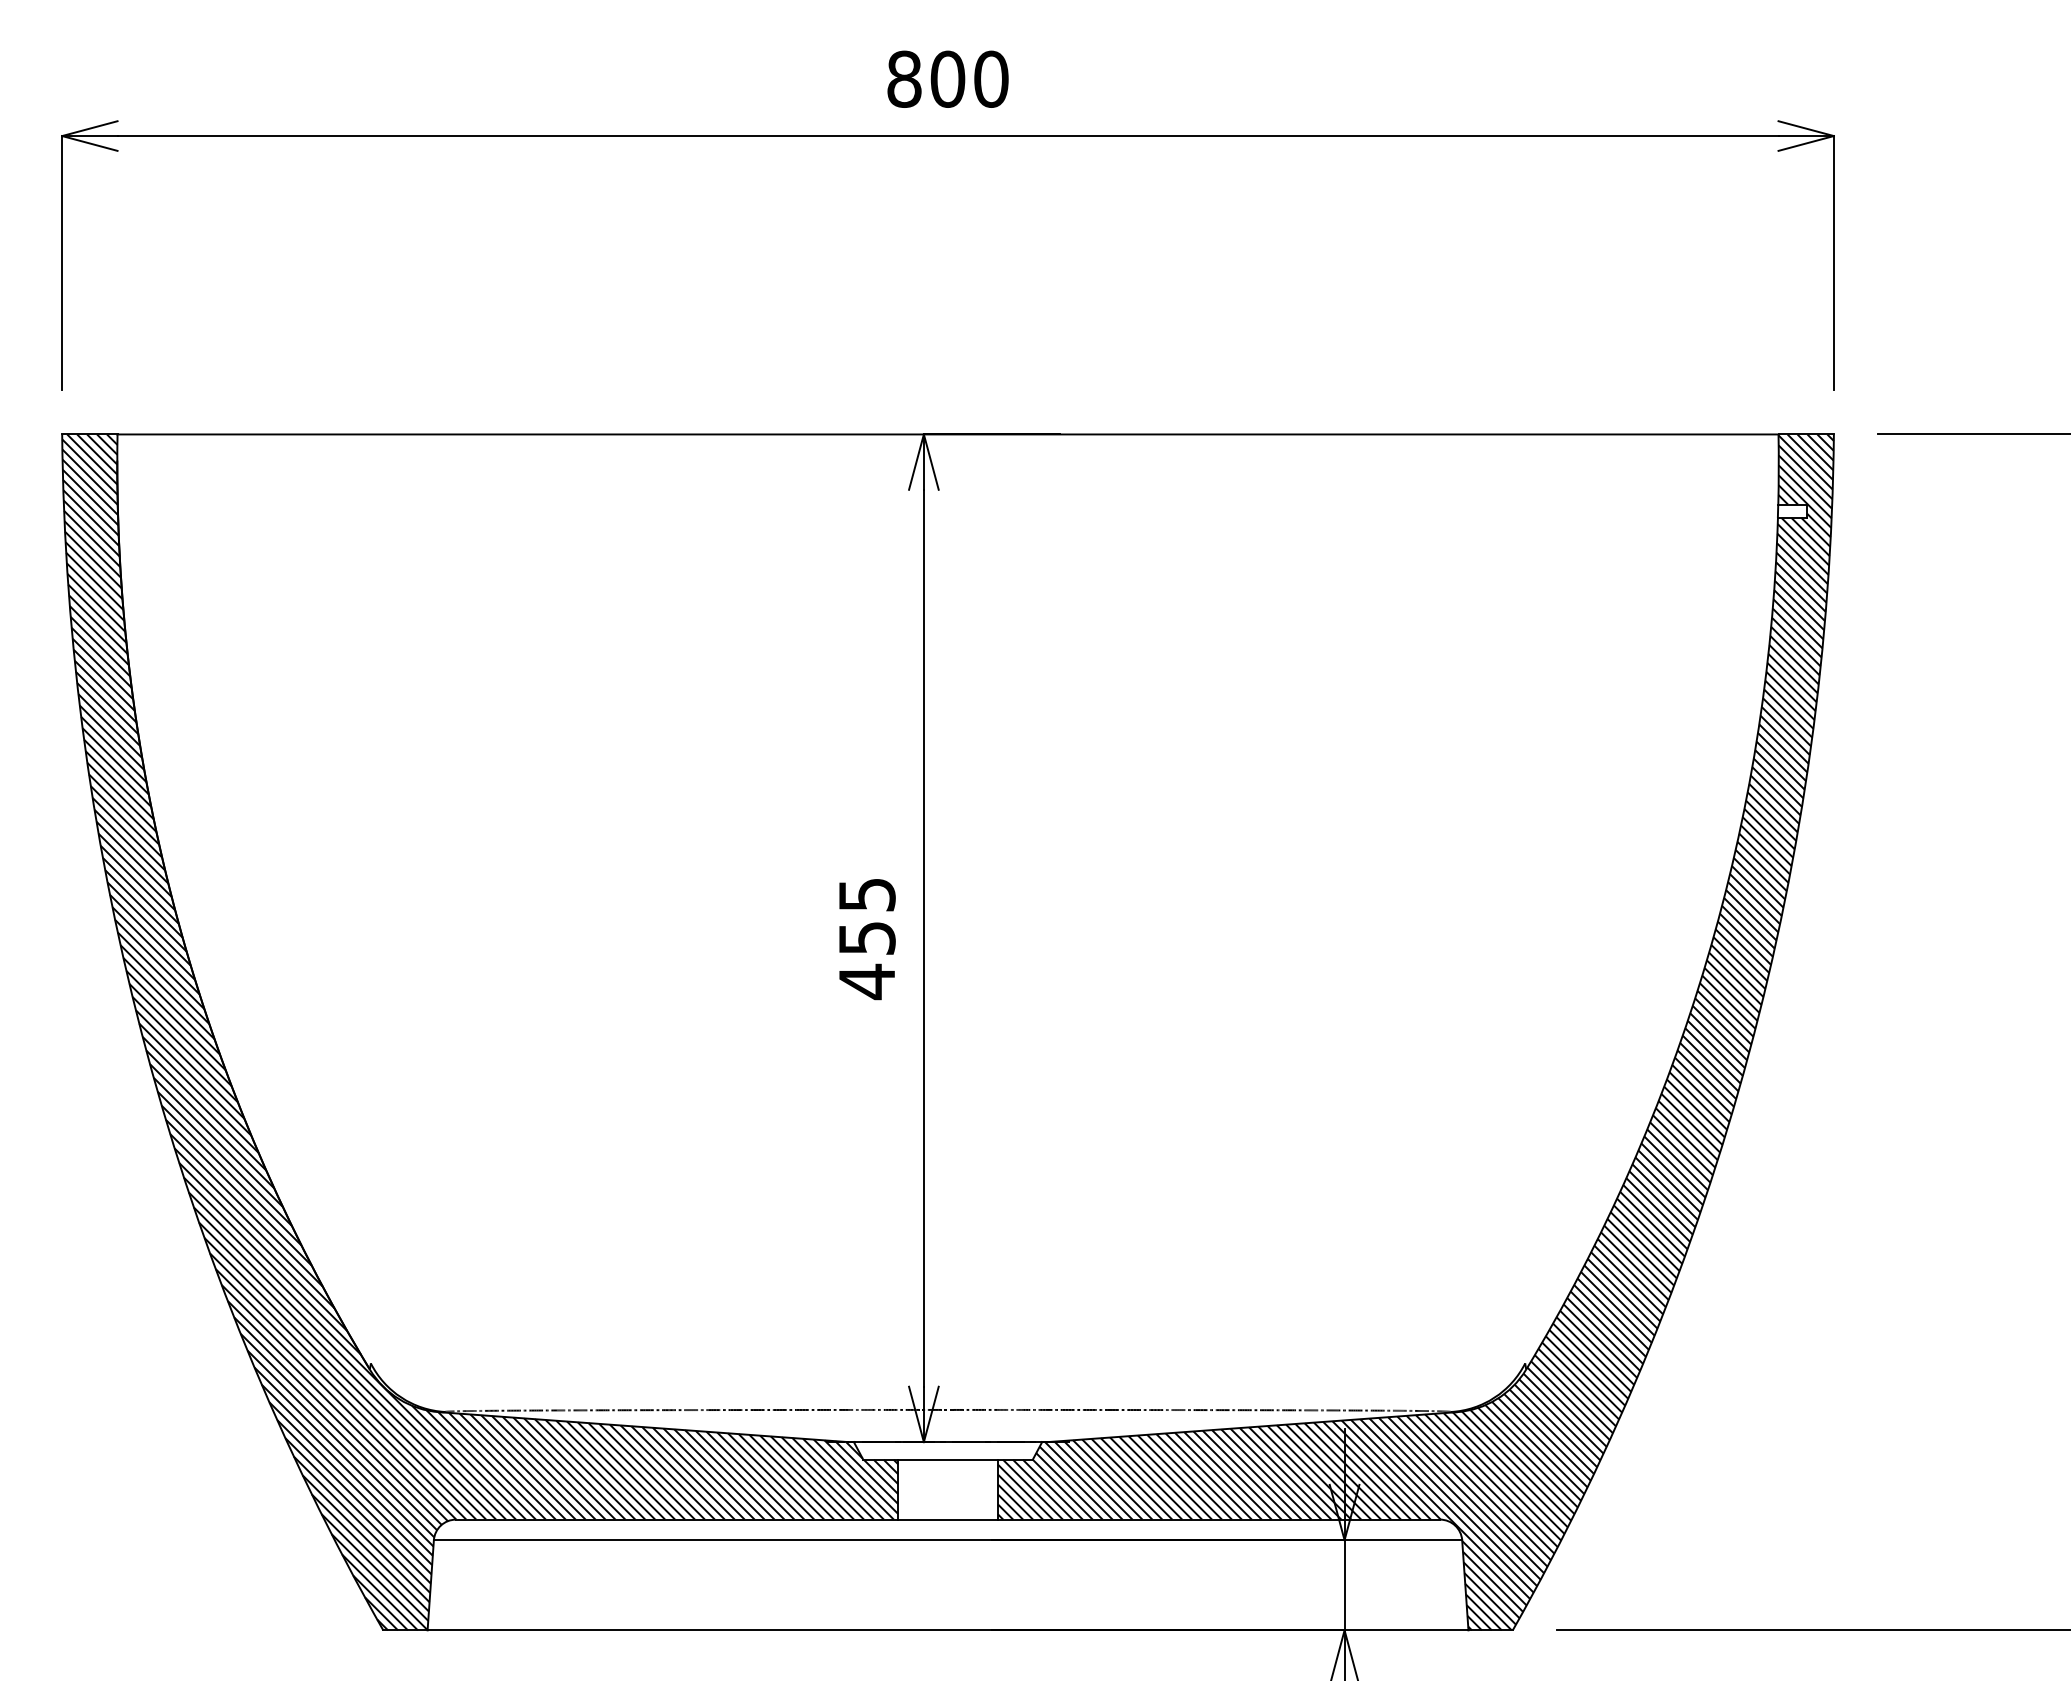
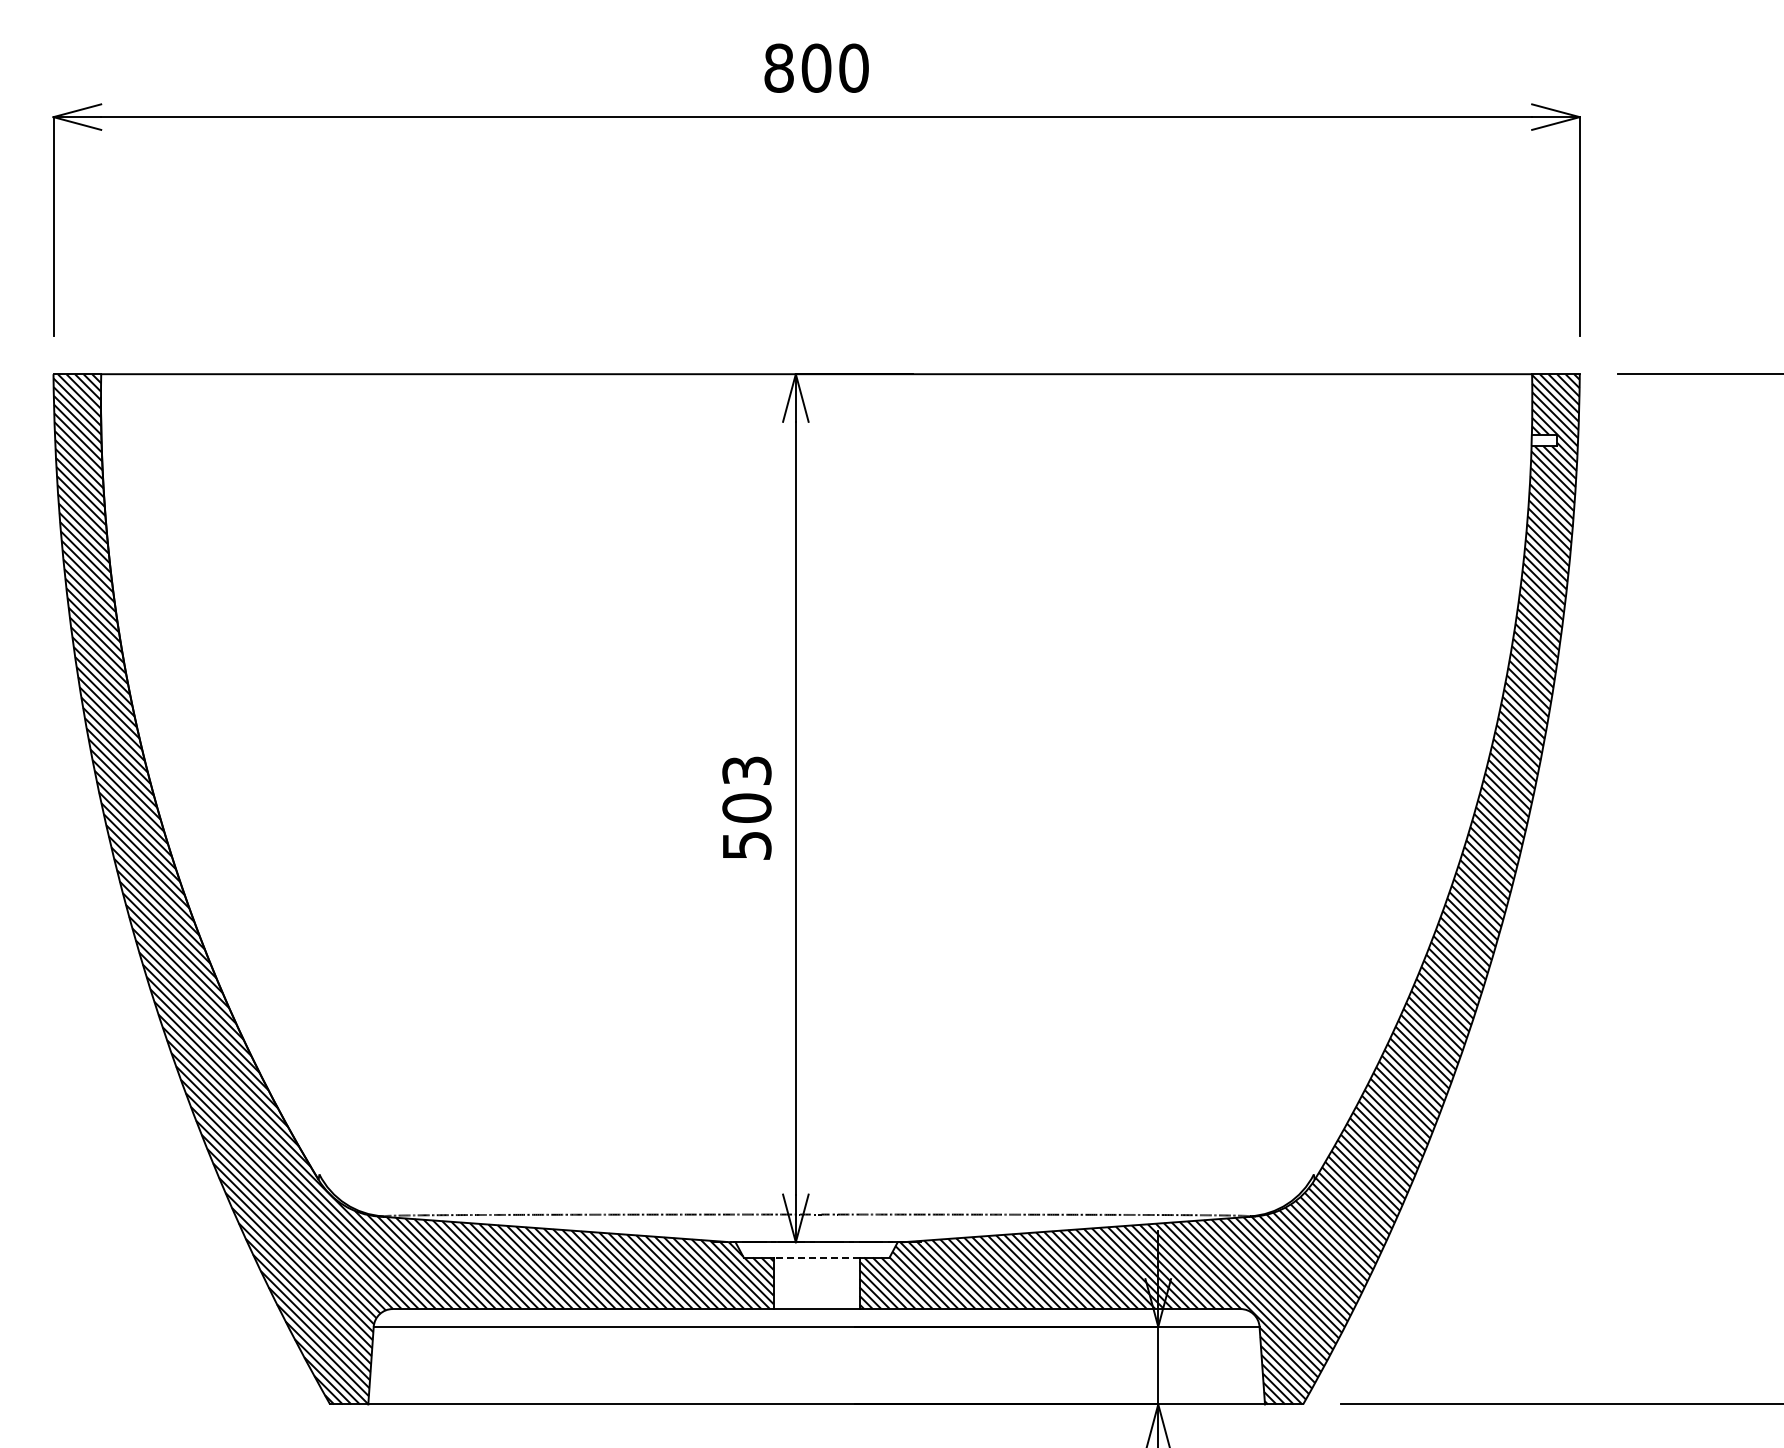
text: (866, 938) -> (746, 808), 455 -> 503
line: (947, 1459) -> (816, 1257), solid -> dashed

